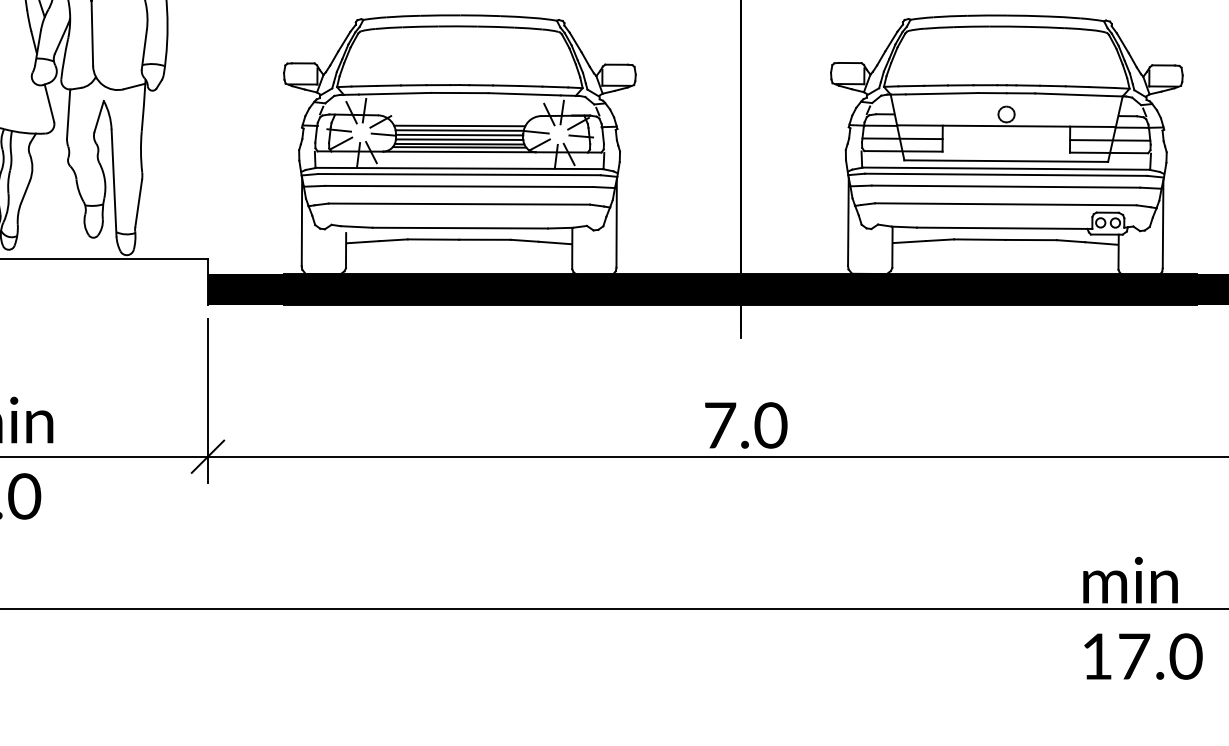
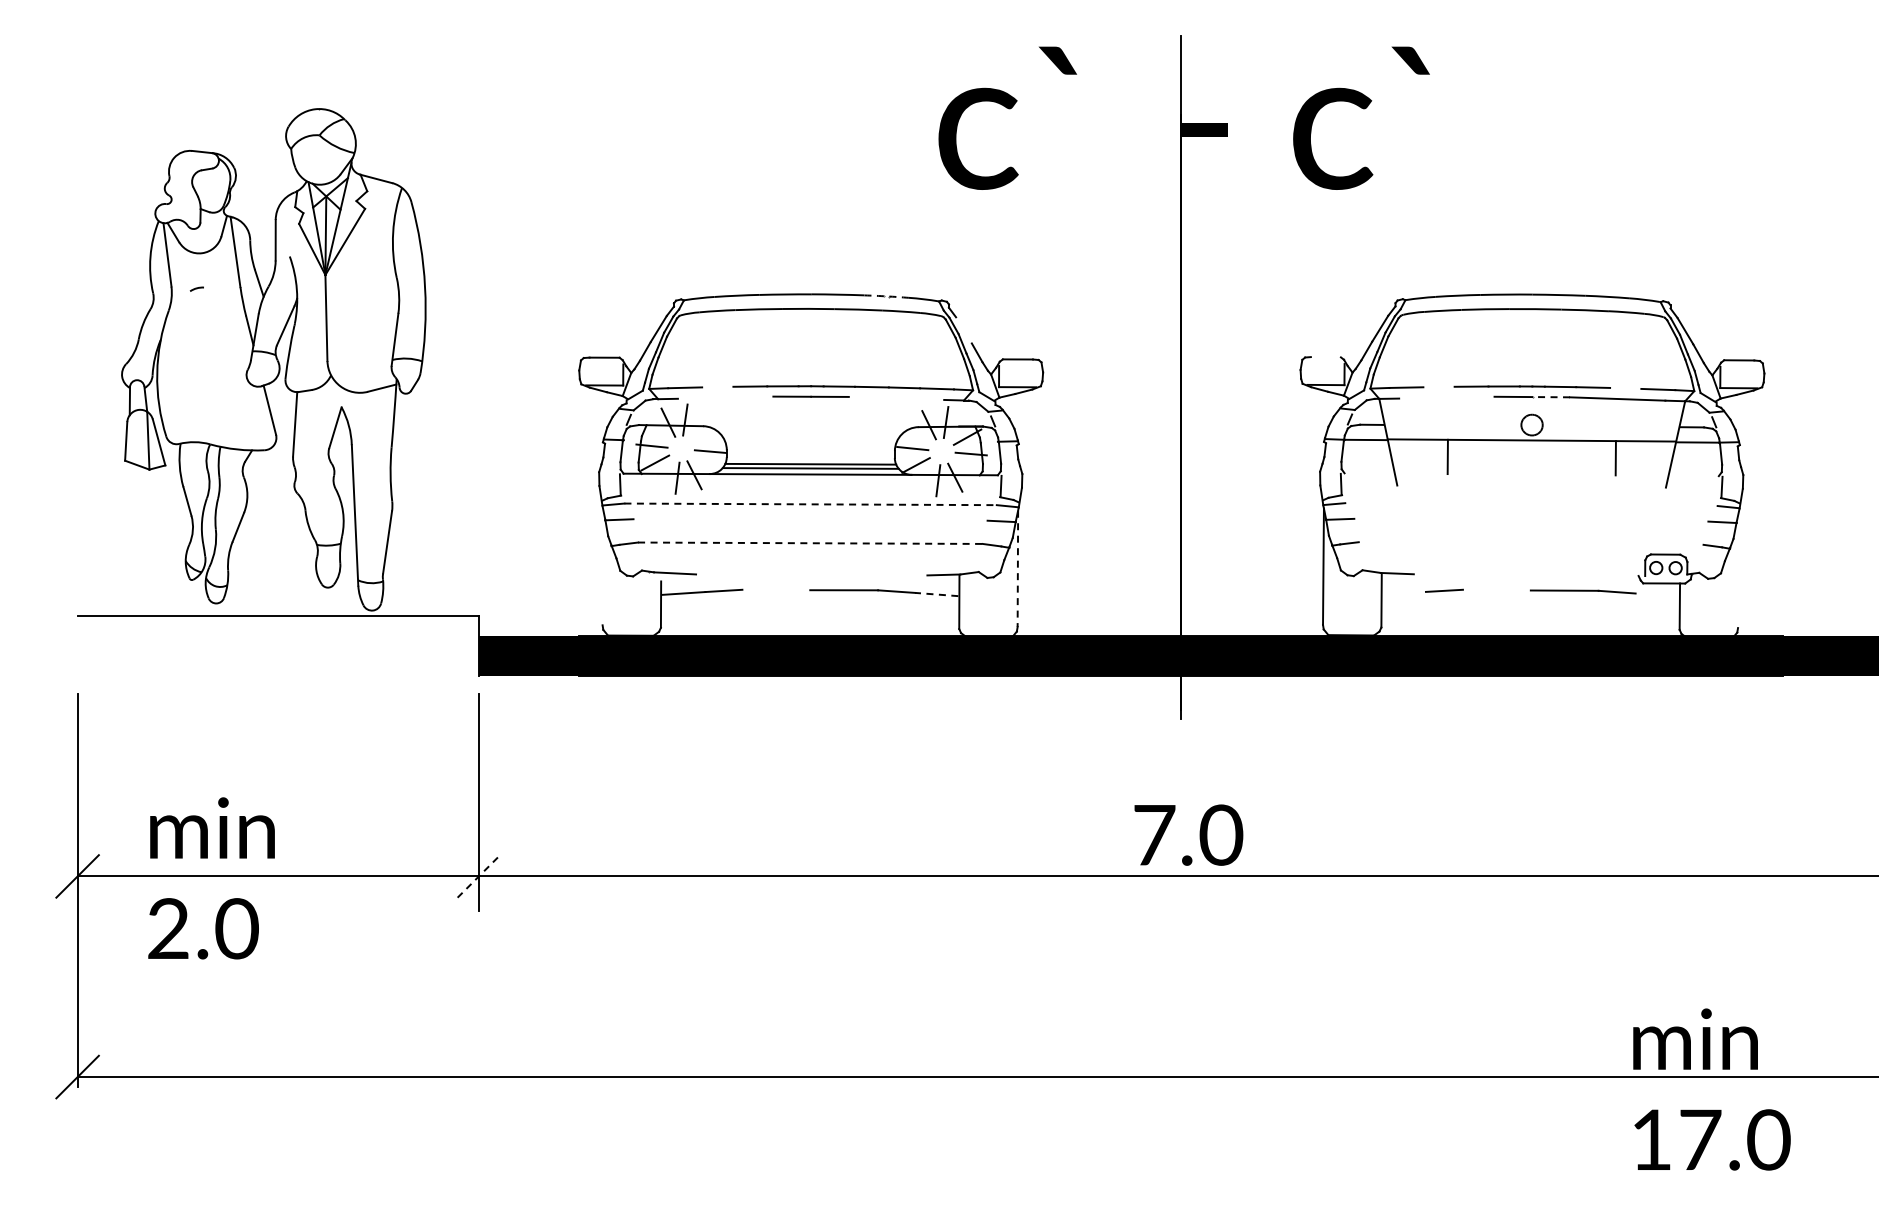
arc: (517, 17) -> (886, 296), solid -> dashed
line: (575, 42) -> (963, 330), removed
line: (849, 63) -> (1325, 357), removed
line: (388, 85) -> (717, 386), removed
line: (935, 85) -> (1438, 386), removed
line: (1077, 86) -> (1625, 387), removed
line: (394, 93) -> (725, 397), removed
line: (524, 93) -> (896, 397), removed
line: (941, 93) -> (1446, 397), removed
line: (1021, 93) -> (1551, 397), solid -> dashed
line: (380, 121) -> (706, 434), removed
line: (459, 125) -> (810, 439), removed
line: (459, 129) -> (810, 445), removed
line: (459, 134) -> (810, 451), removed
line: (902, 138) -> (1394, 456), removed
line: (459, 139) -> (810, 457), removed
line: (1110, 139) -> (1668, 458), removed
line: (903, 151) -> (1395, 473), removed
line: (1108, 152) -> (1666, 475), removed
line: (1006, 161) -> (1531, 486), removed
line: (459, 168) -> (810, 496), removed
line: (1006, 168) -> (1531, 496), removed
line: (460, 174) -> (811, 504), solid -> dashed
line: (1006, 174) -> (1531, 504), removed
line: (459, 186) -> (810, 519), removed
line: (1006, 186) -> (1531, 519), removed
line: (459, 204) -> (810, 543), solid -> dashed
line: (1005, 204) -> (1530, 543), removed
line: (301, 221) -> (602, 566), removed
line: (616, 224) -> (1017, 569), solid -> dashed
line: (1163, 224) -> (1738, 569), removed
line: (460, 227) -> (811, 574), removed
line: (1004, 228) -> (1529, 575), removed
line: (433, 239) -> (776, 589), removed
line: (979, 239) -> (1496, 589), removed
line: (909, 241) -> (1403, 592), removed
line: (554, 242) -> (936, 594), solid -> dashed
line: (1100, 242) -> (1656, 594), removed
line: (208, 456) -> (479, 876), solid -> dashed

